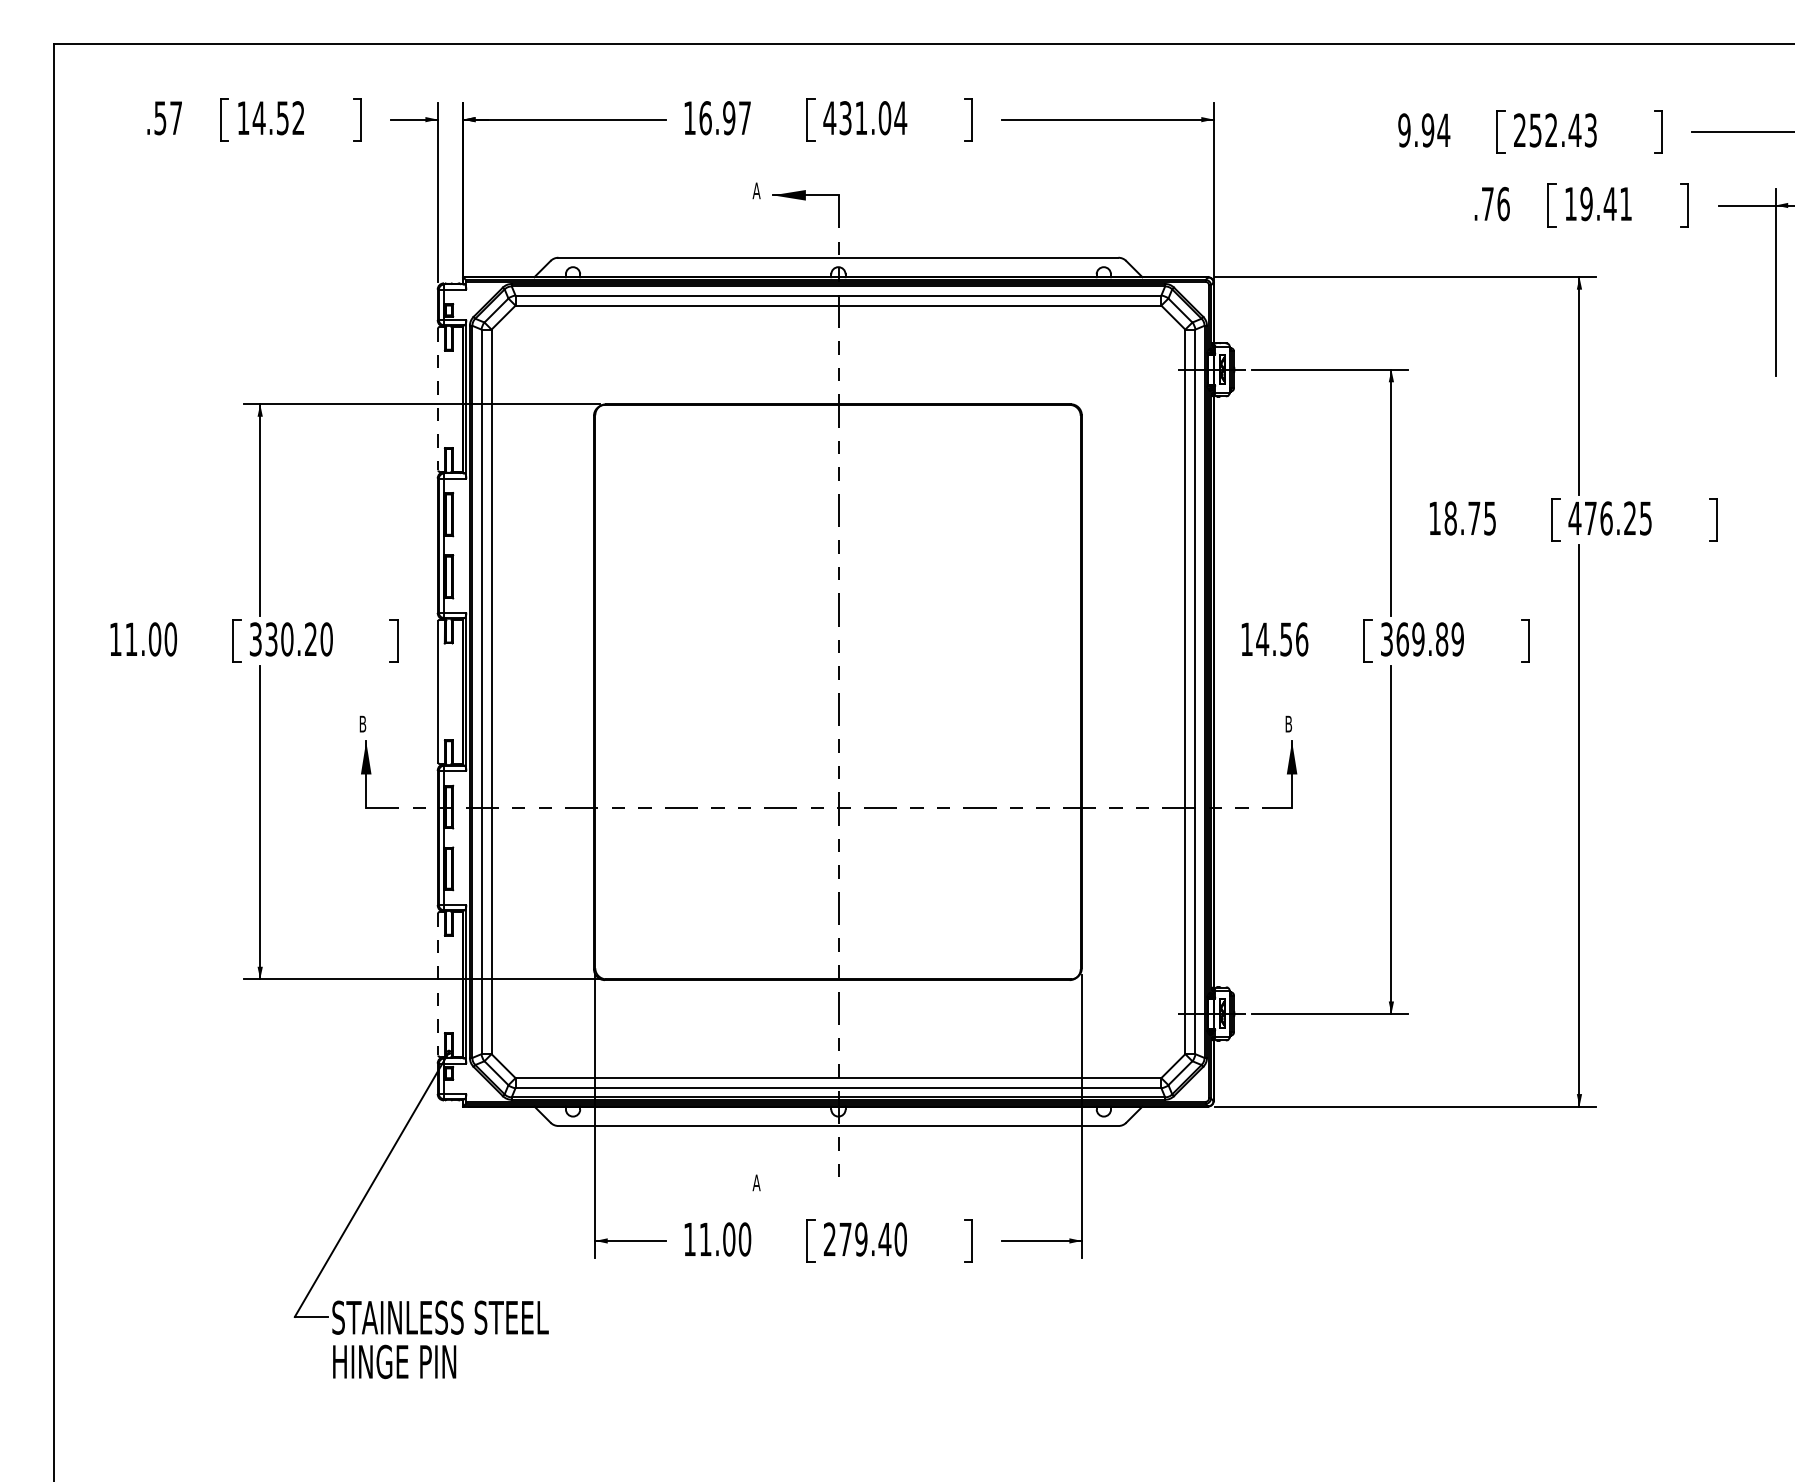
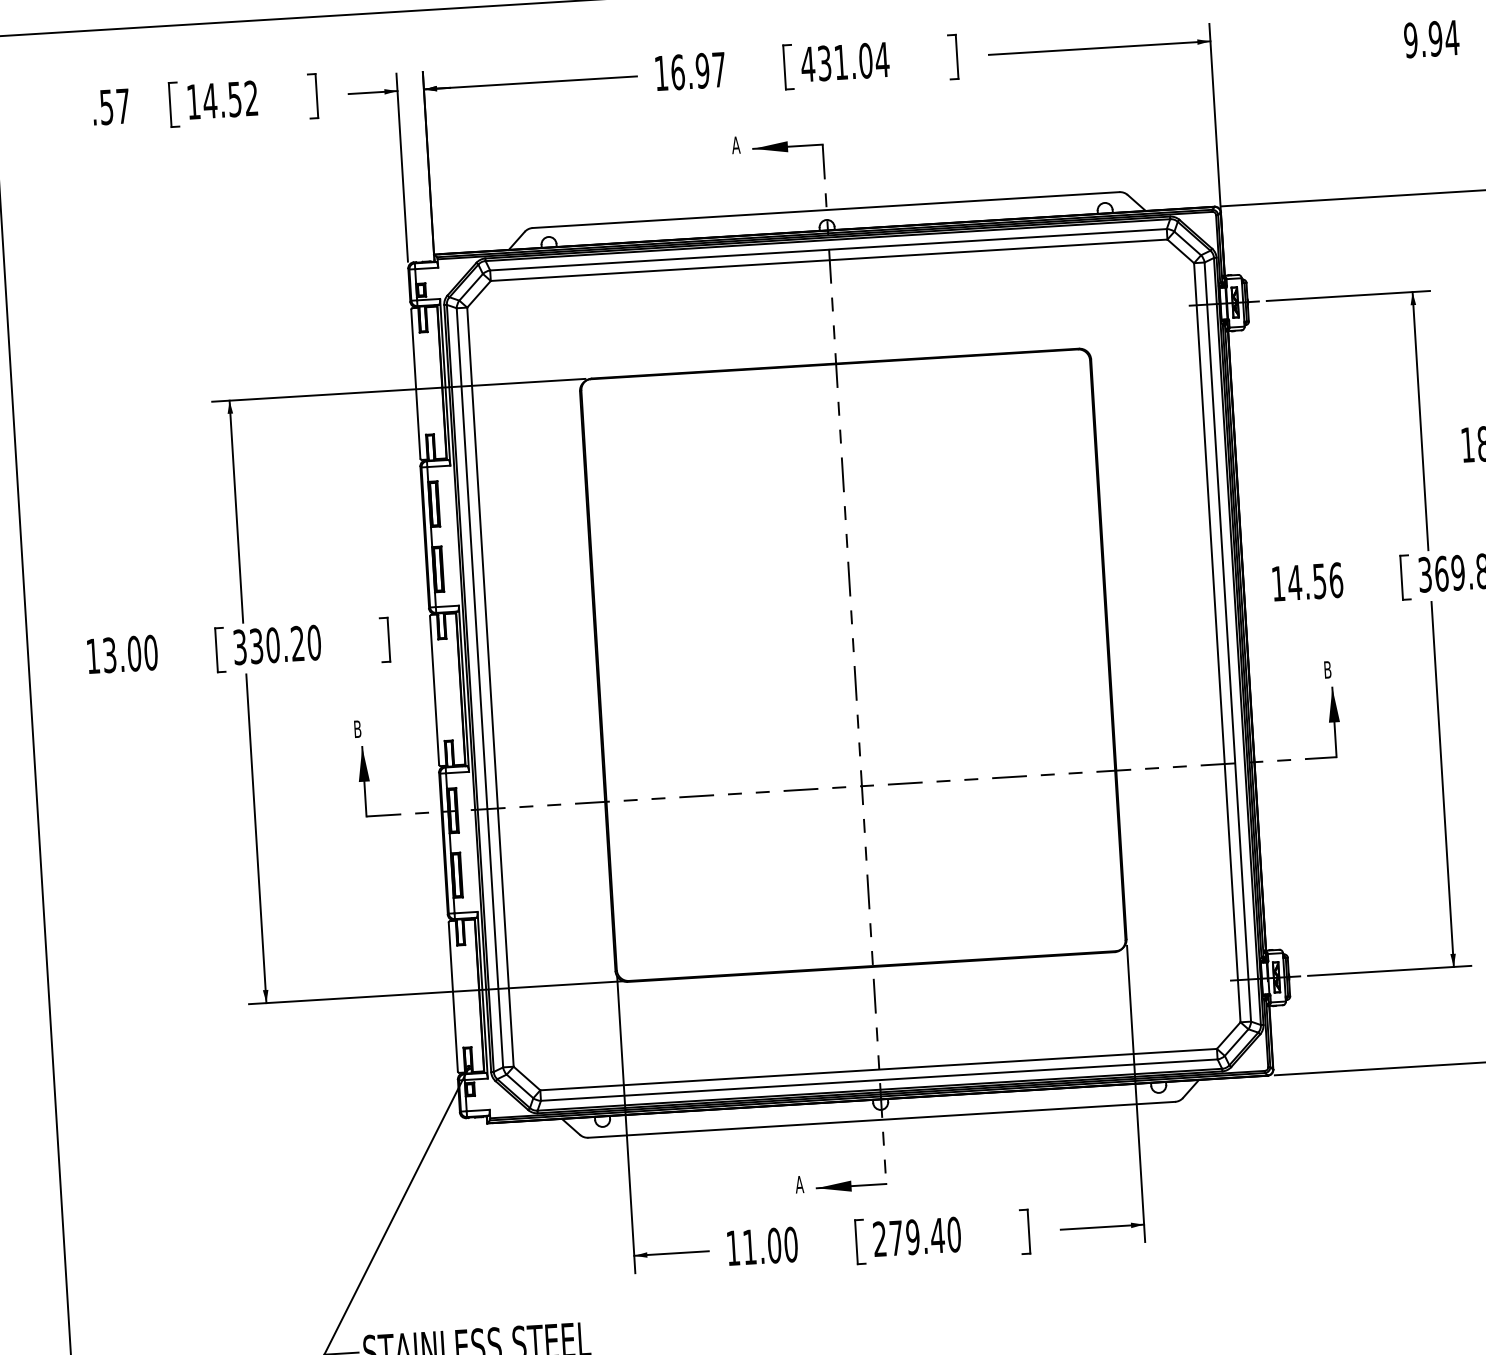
line: (438, 399) -> (416, 384), dashed -> solid
text: (131, 639) -> (109, 655), 11.00 -> 13.00
line: (438, 984) -> (453, 997), dashed -> solid
part: (805, 1187) -> (851, 1186), added

